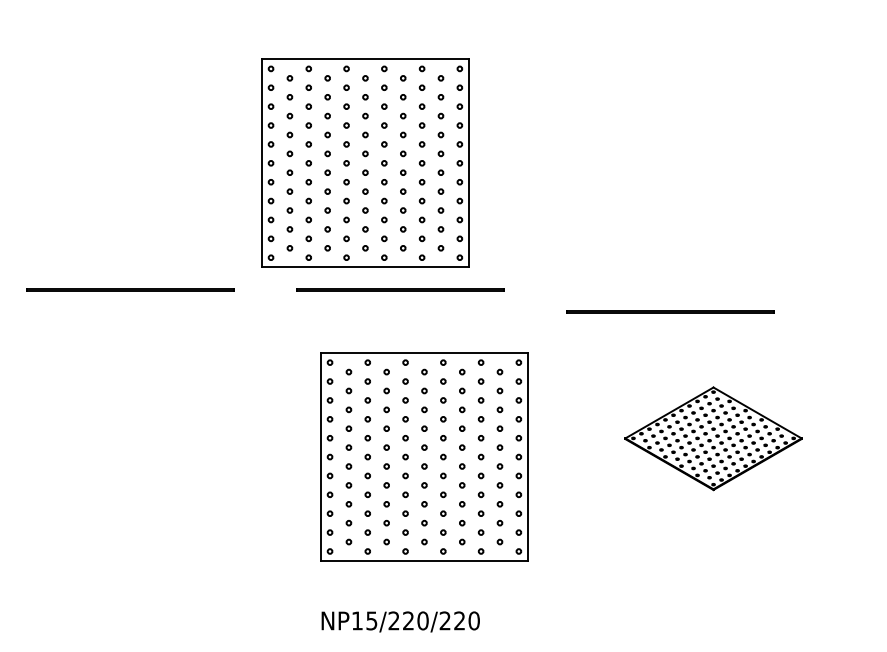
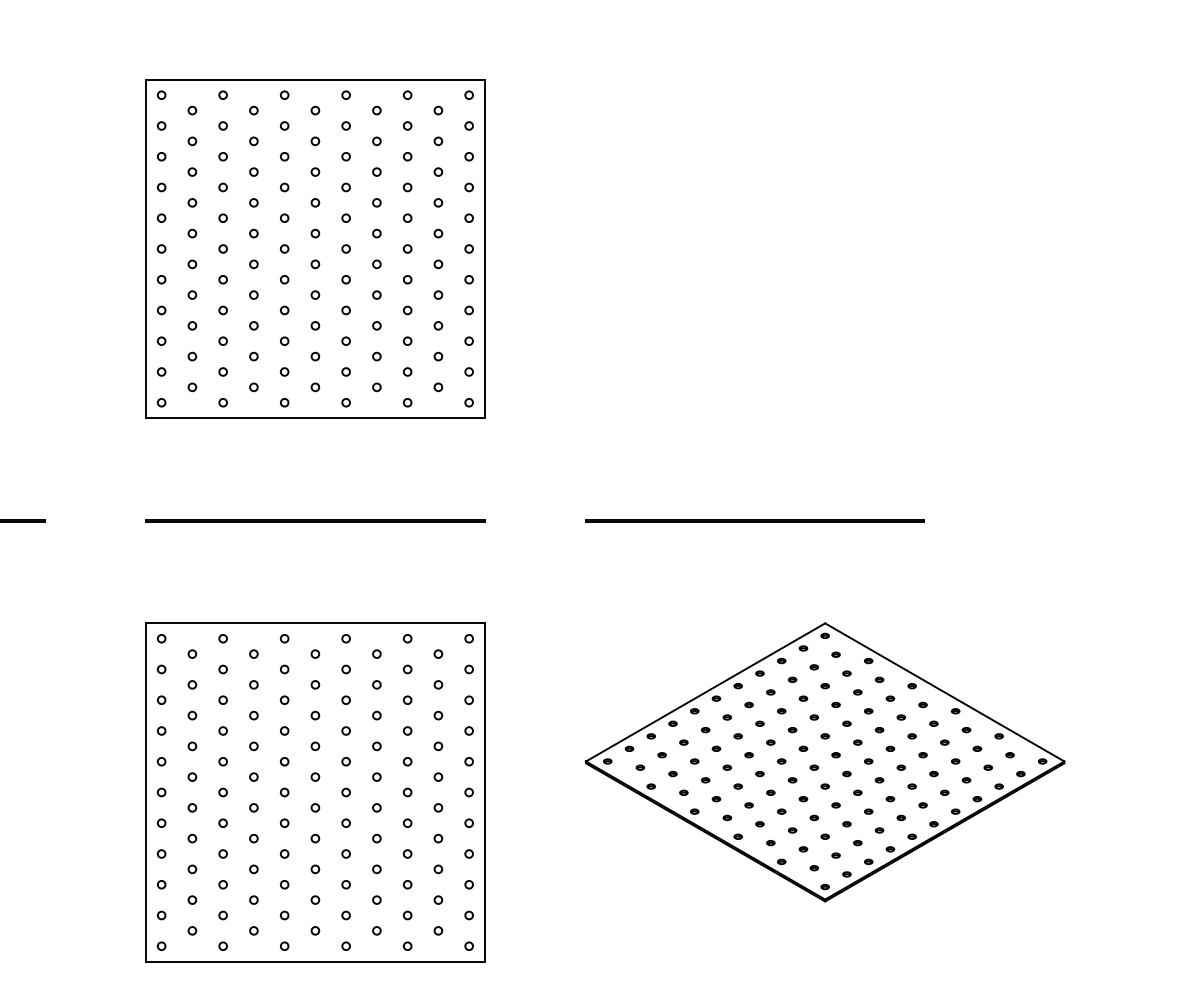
part: (365, 162) -> (315, 247), moved
line: (670, 311) -> (755, 519), moved
part: (713, 438) -> (825, 762), size x1.67
part: (424, 456) -> (315, 791), moved

